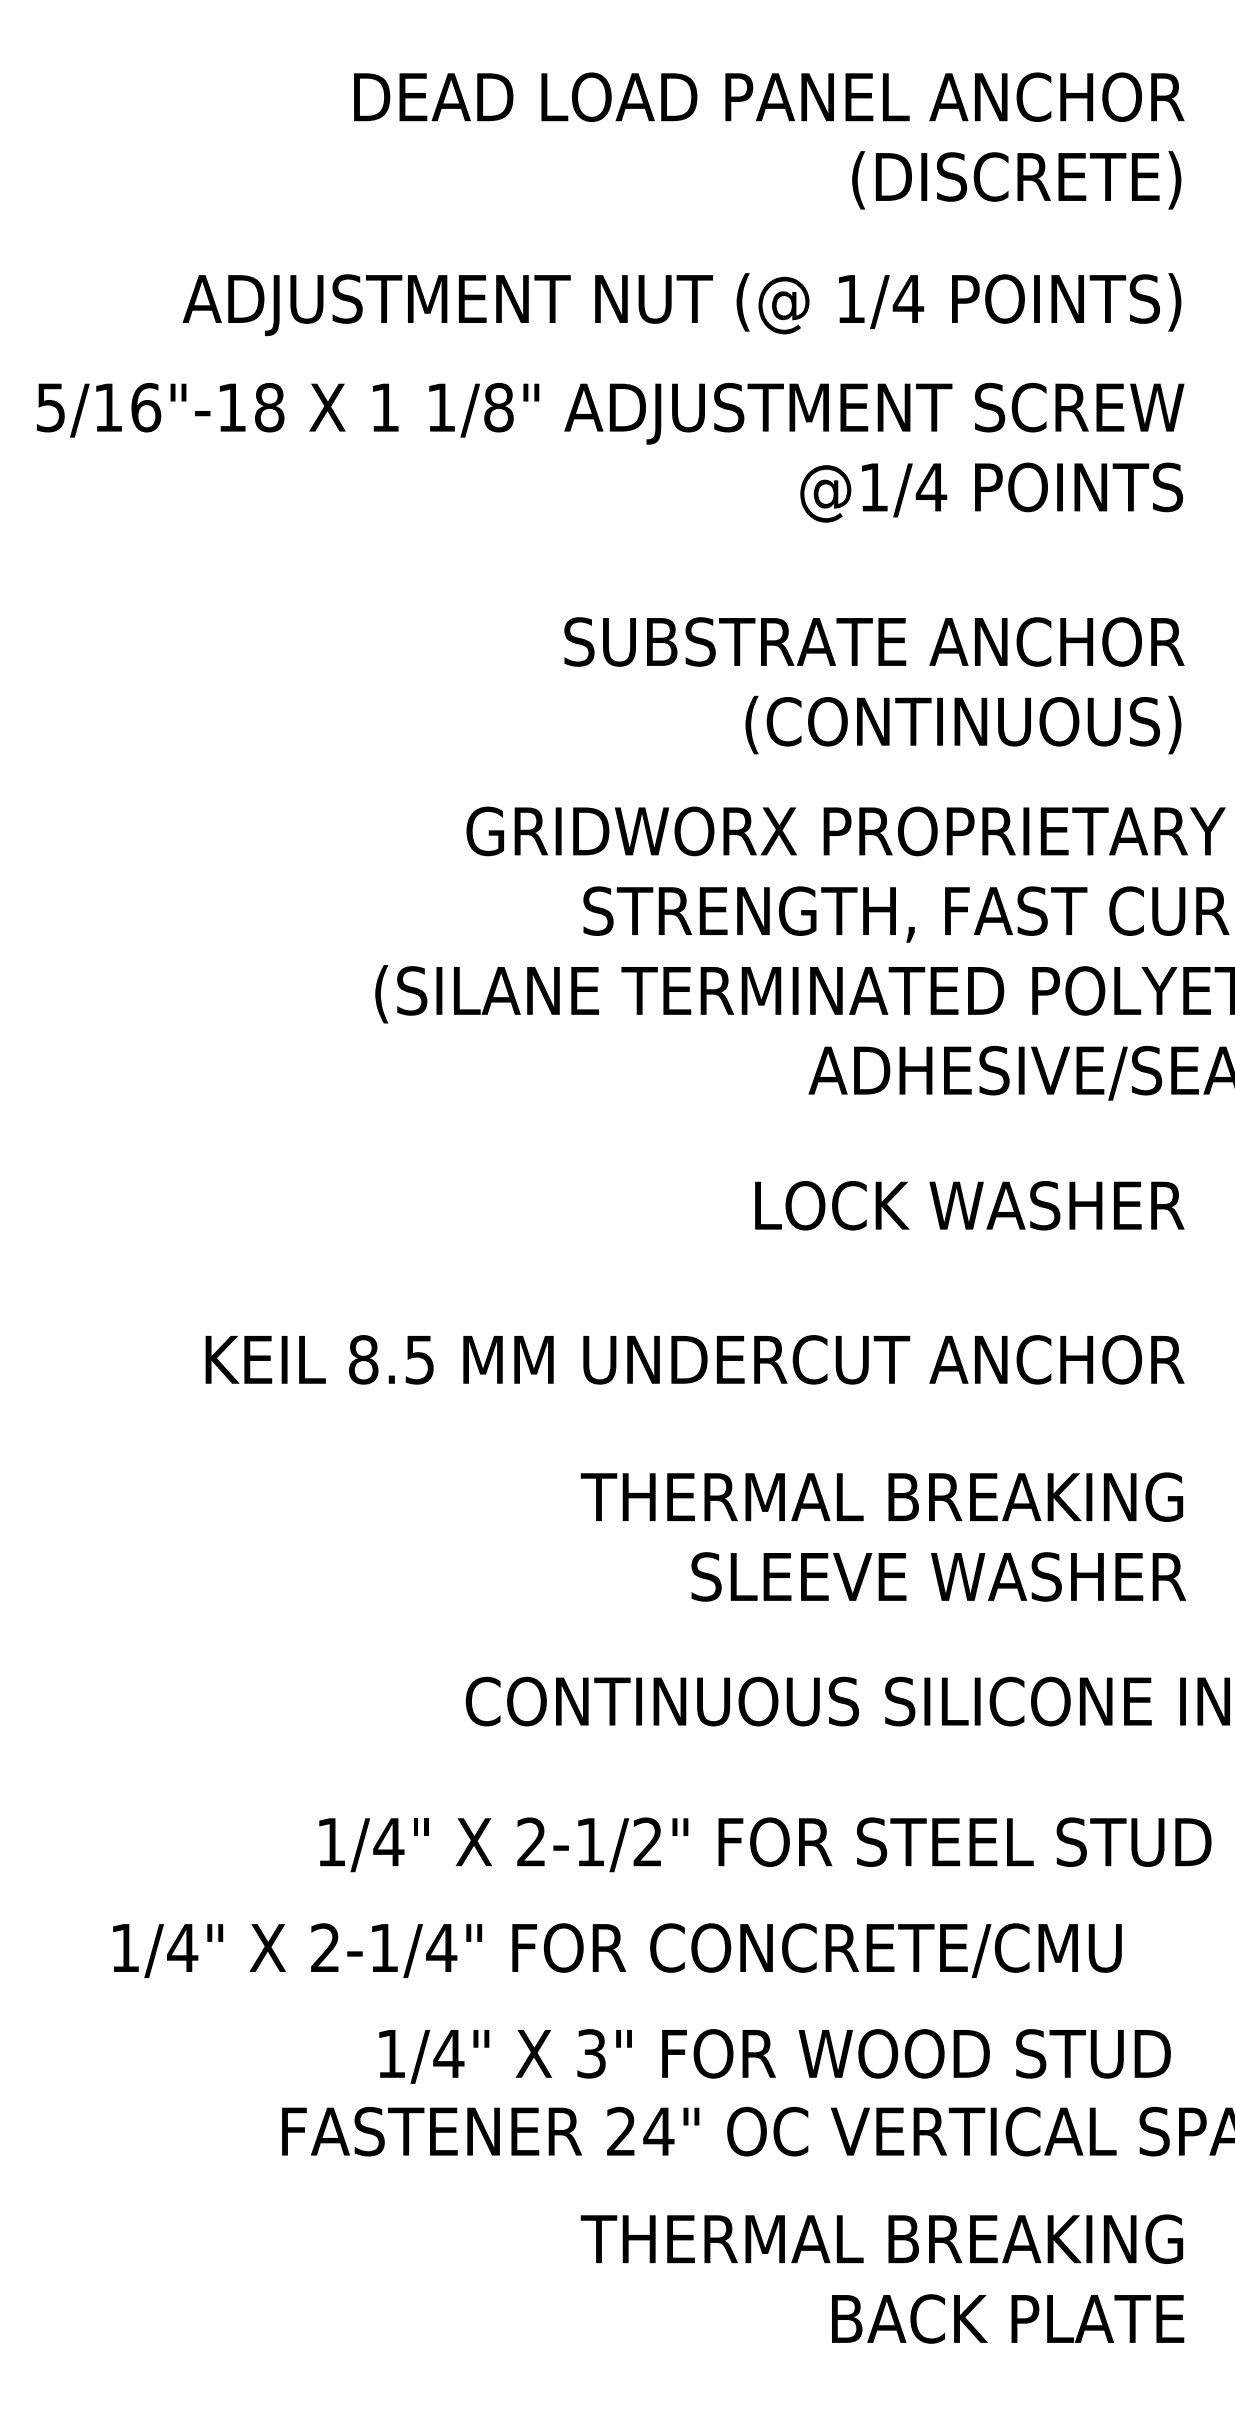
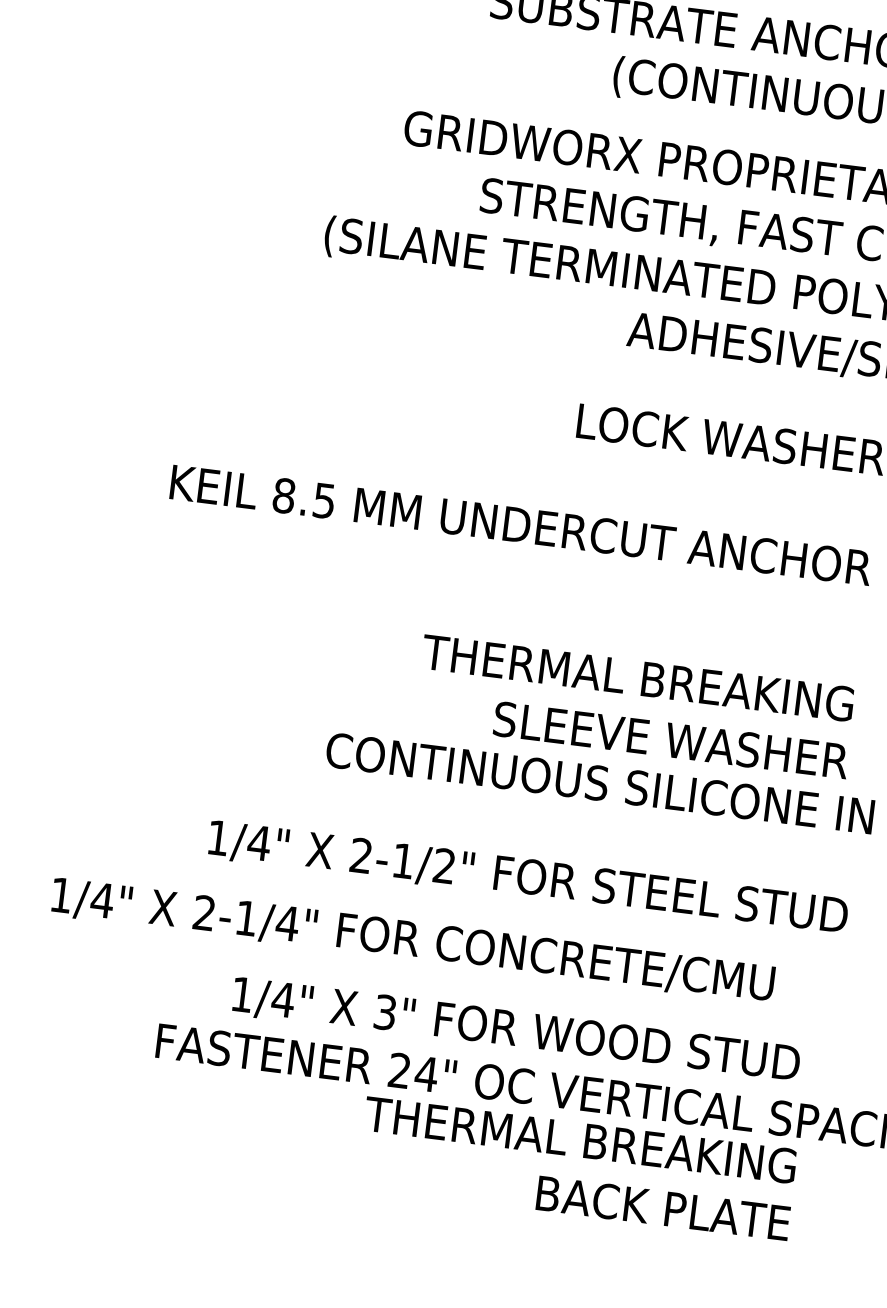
text: (882, 1536) -> (634, 706), moved
text: (882, 2278) -> (577, 1168), moved

